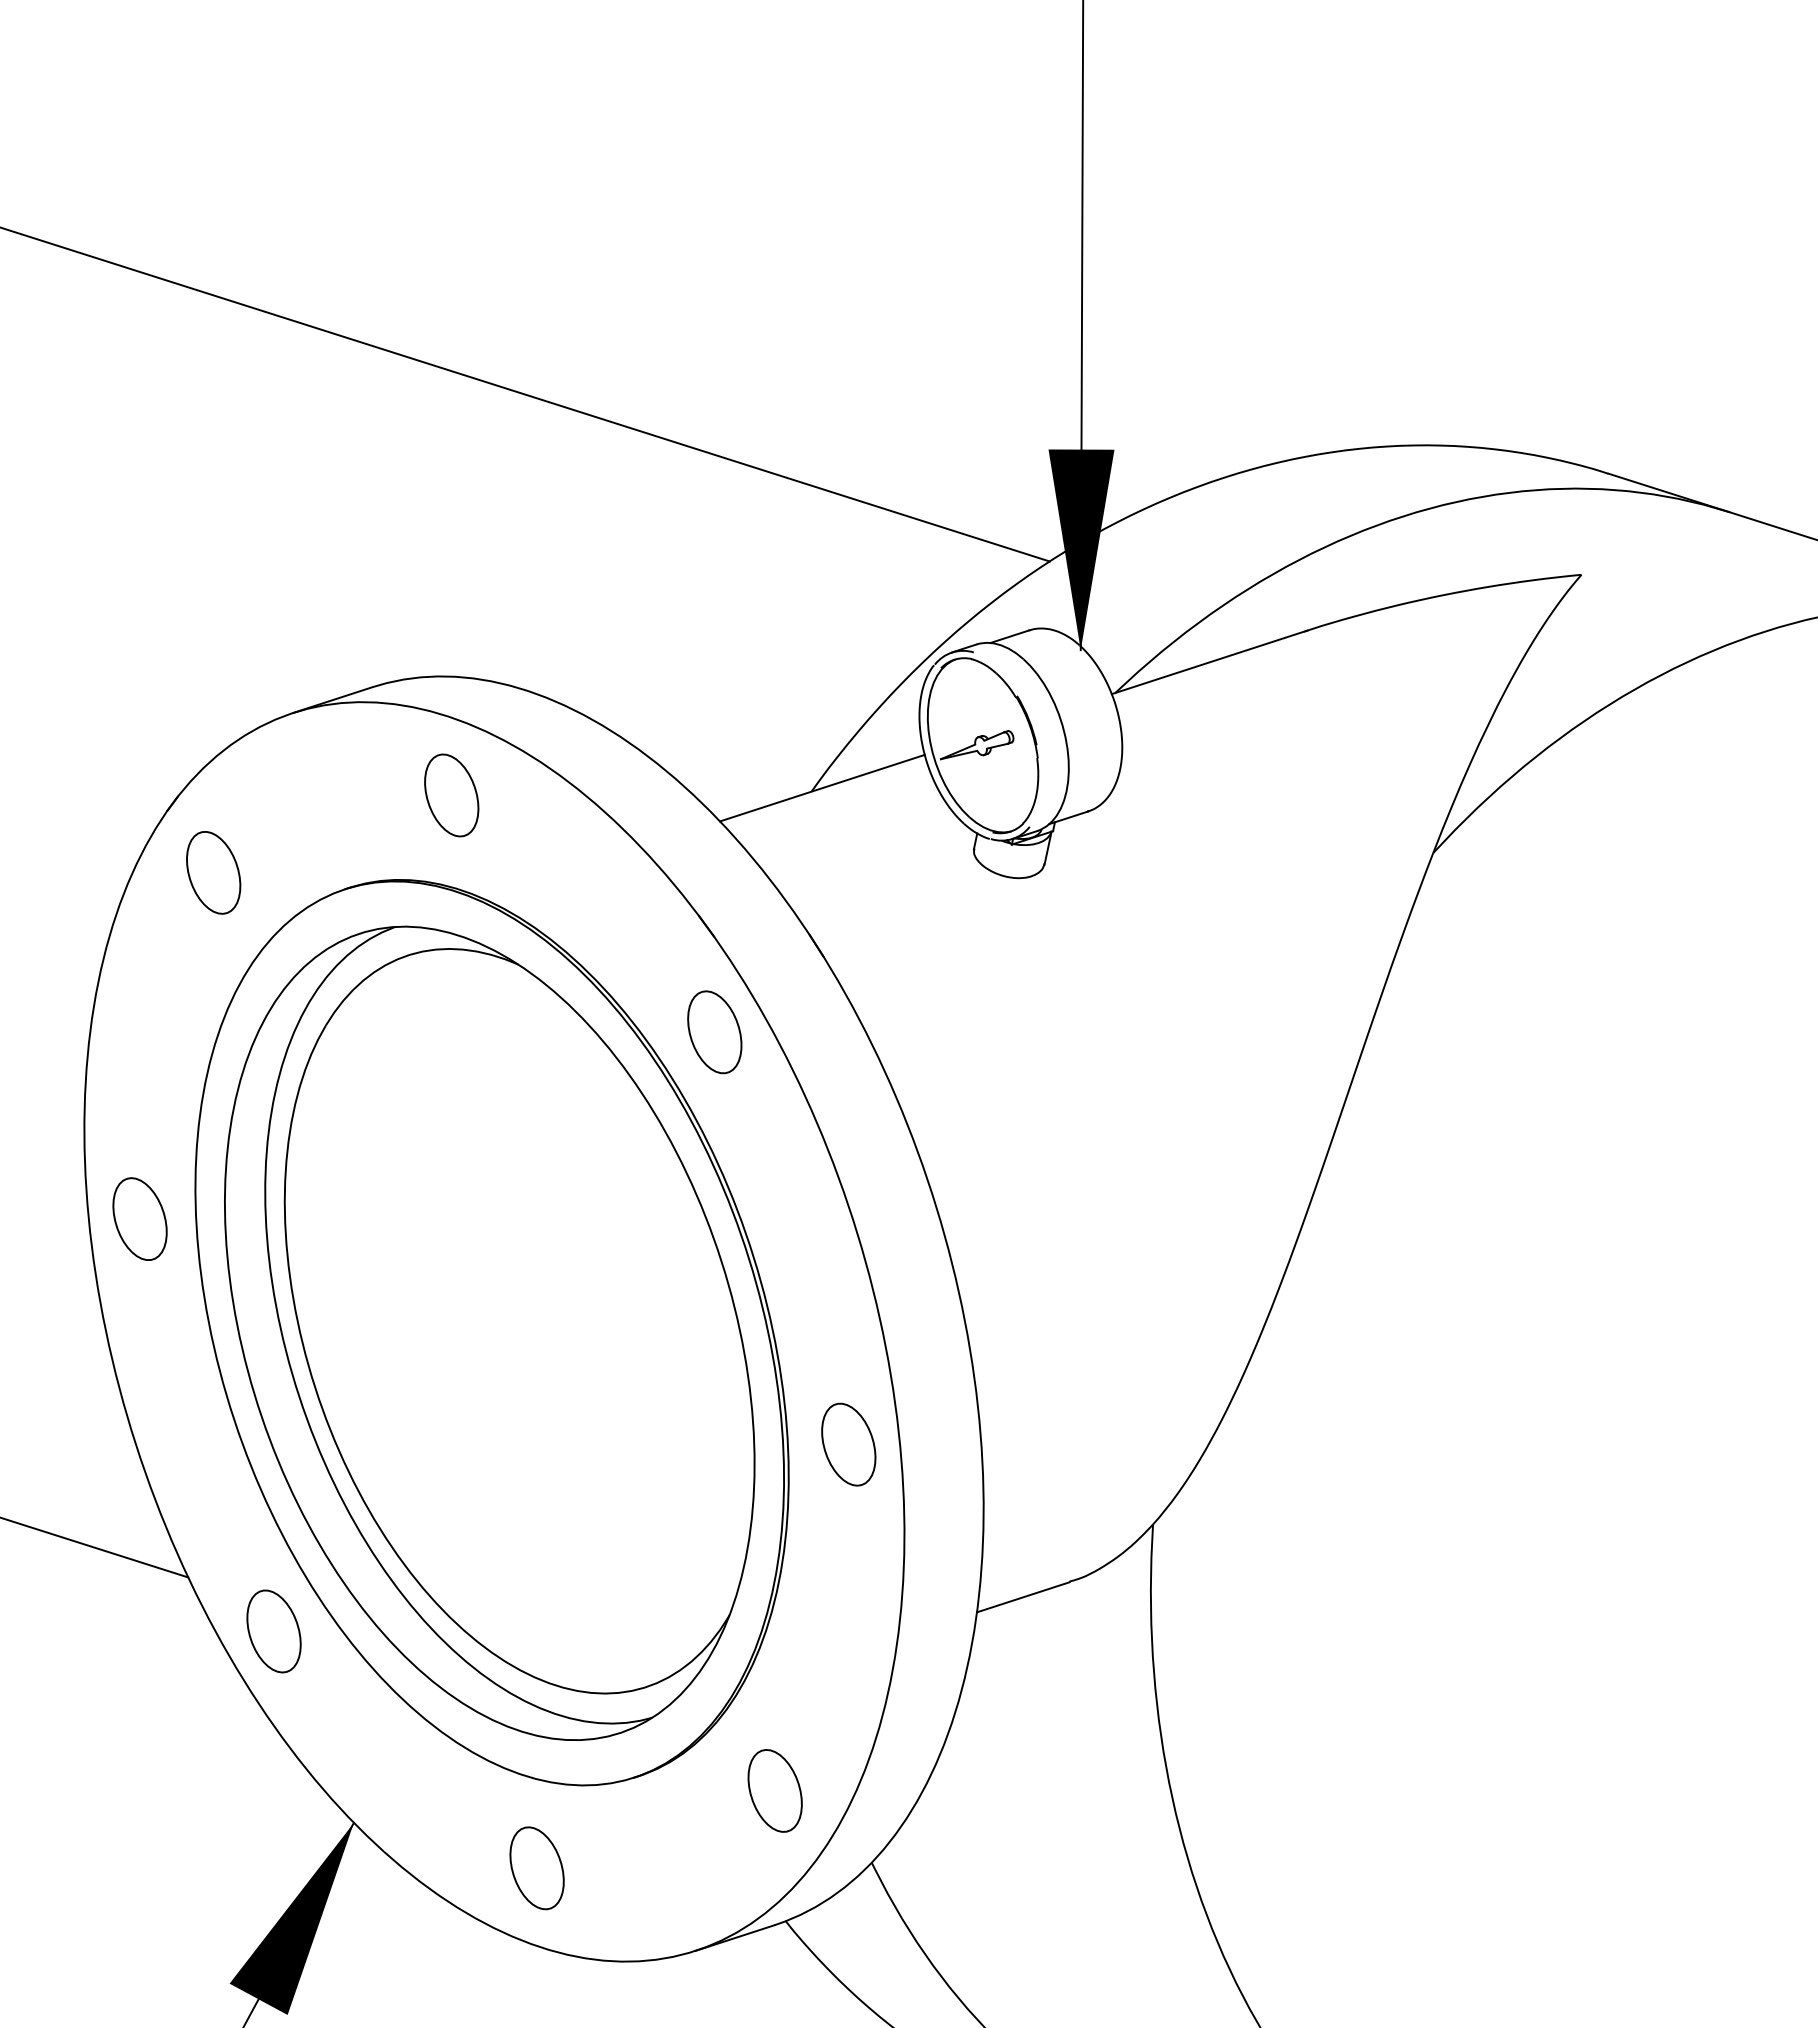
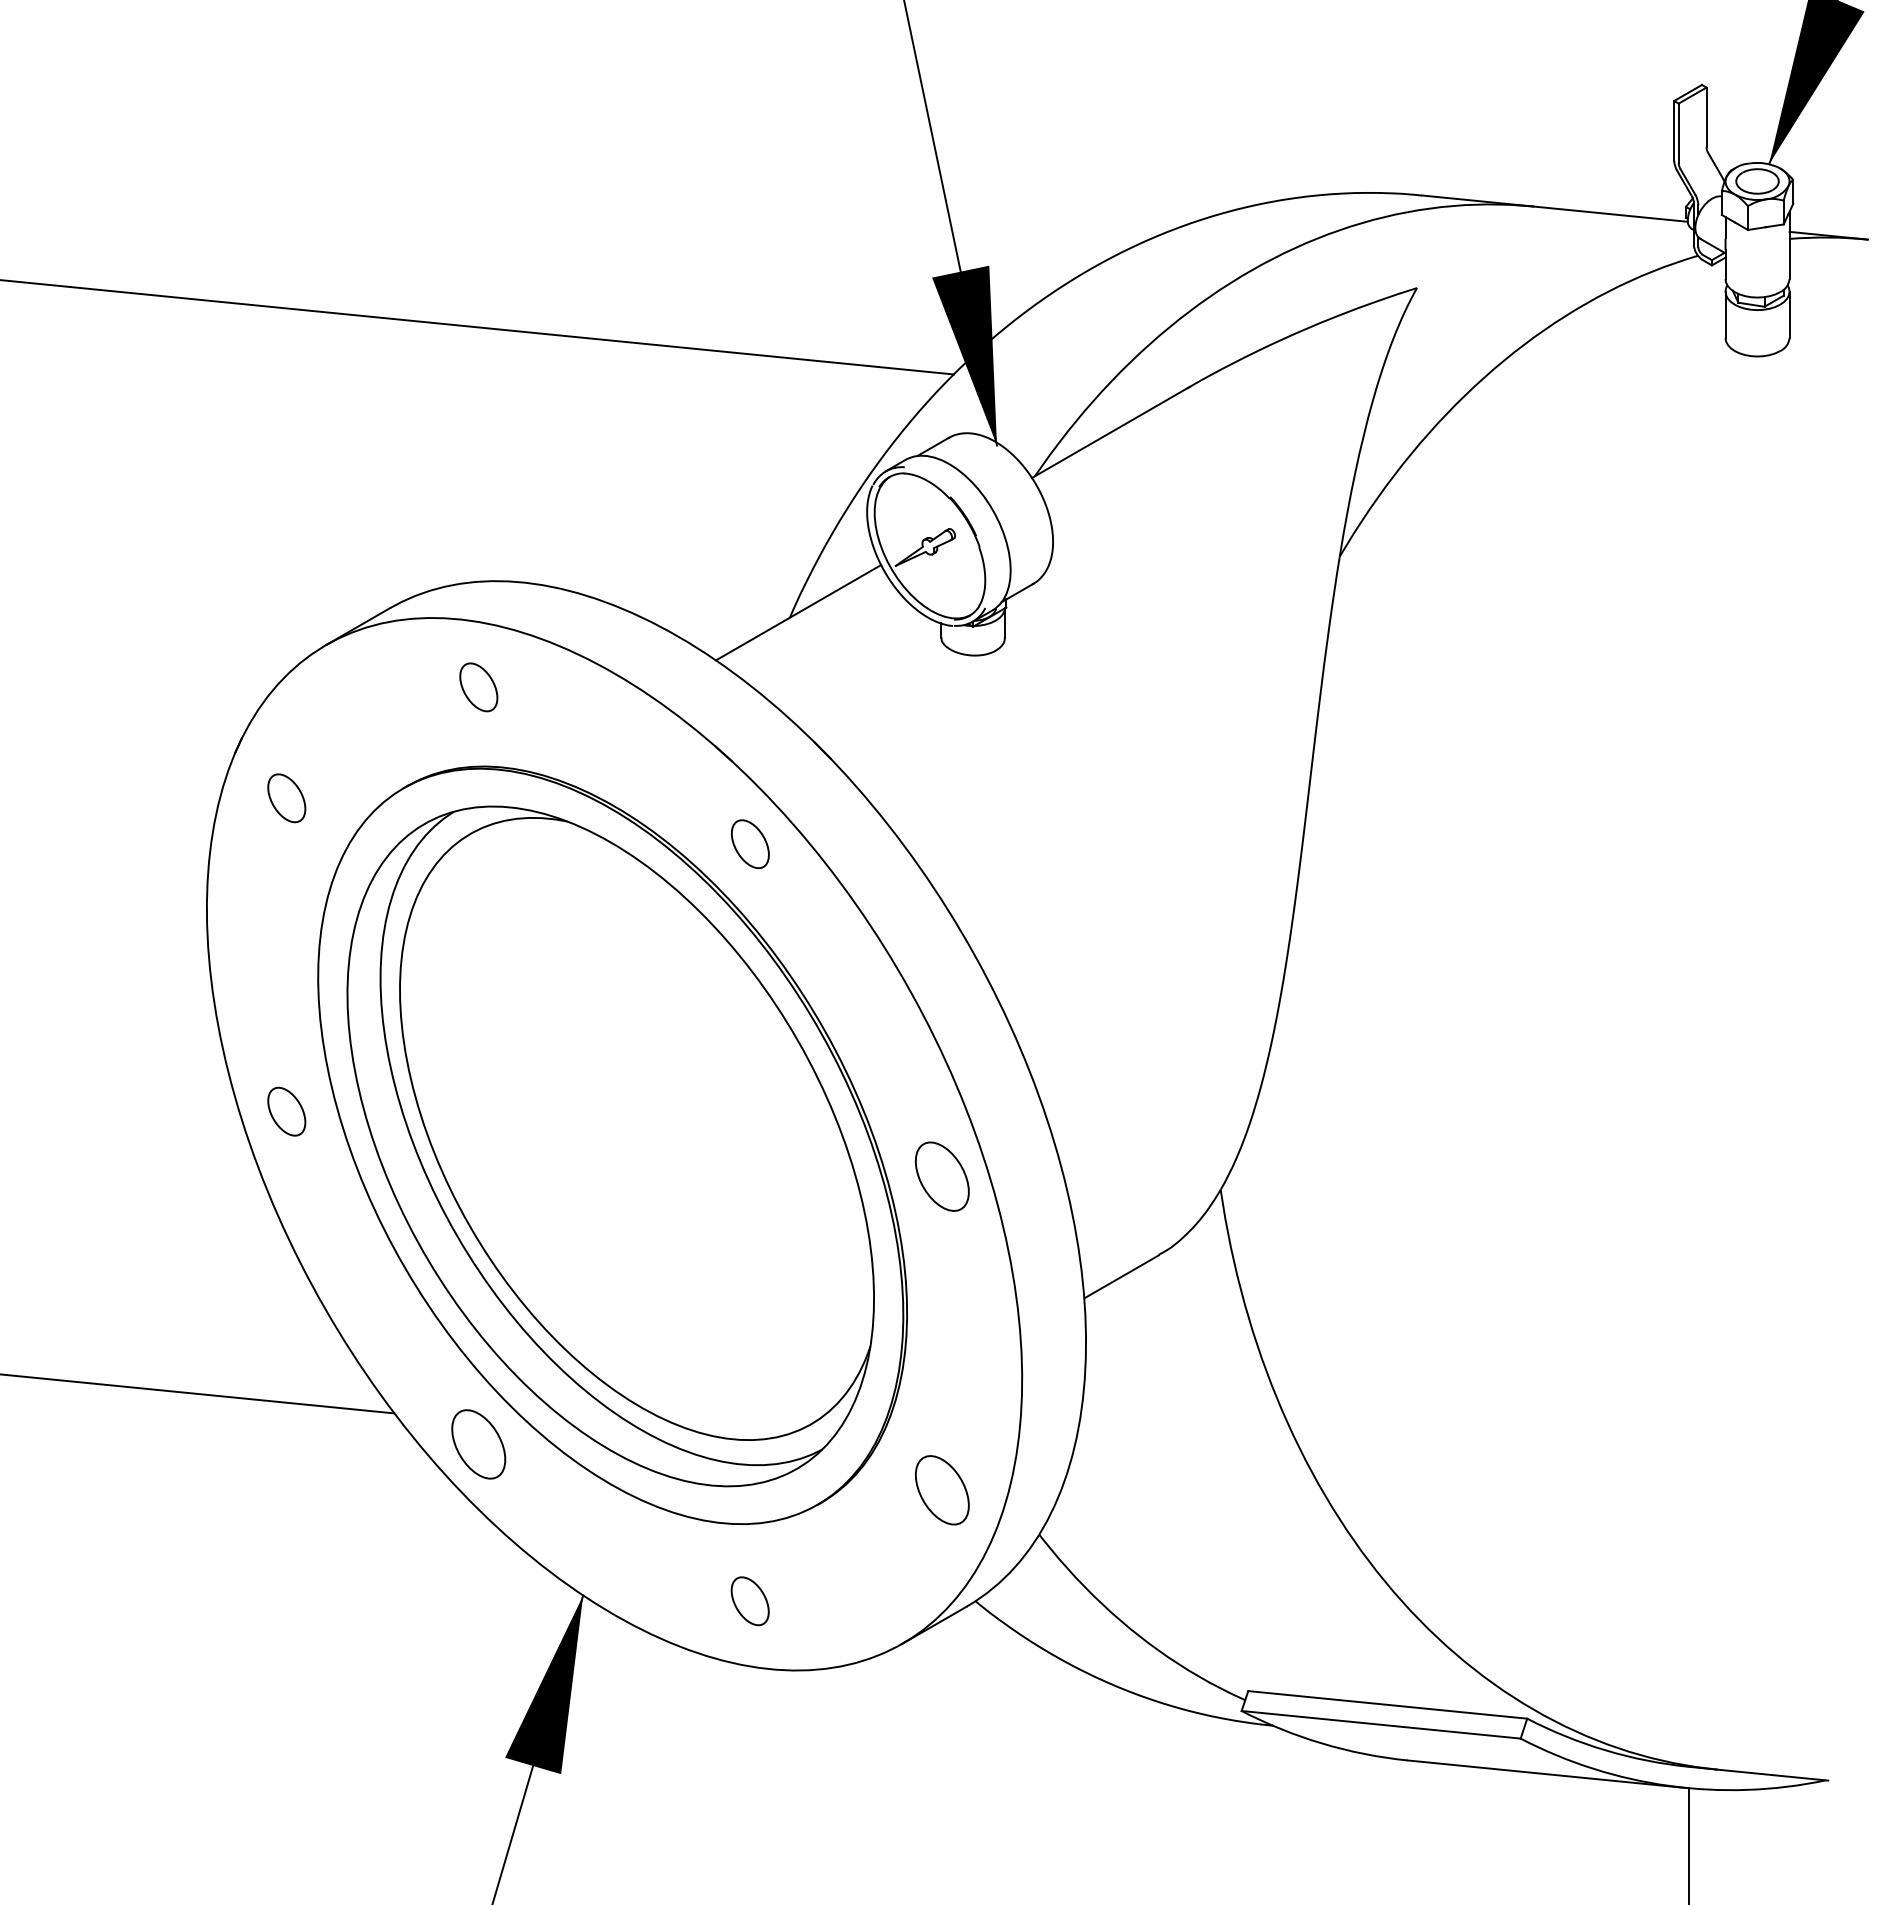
part: (451, 795) -> (478, 687), size x0.7
part: (213, 873) -> (286, 798), size x0.7
part: (714, 1032) -> (750, 844), size x0.7
part: (139, 1218) -> (286, 1111), size x0.7
part: (536, 1868) -> (749, 1601), size x0.7

